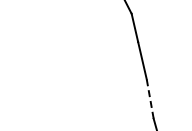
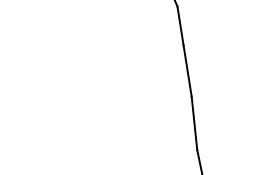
line: (150, 99) -> (194, 123), dashed -> solid

